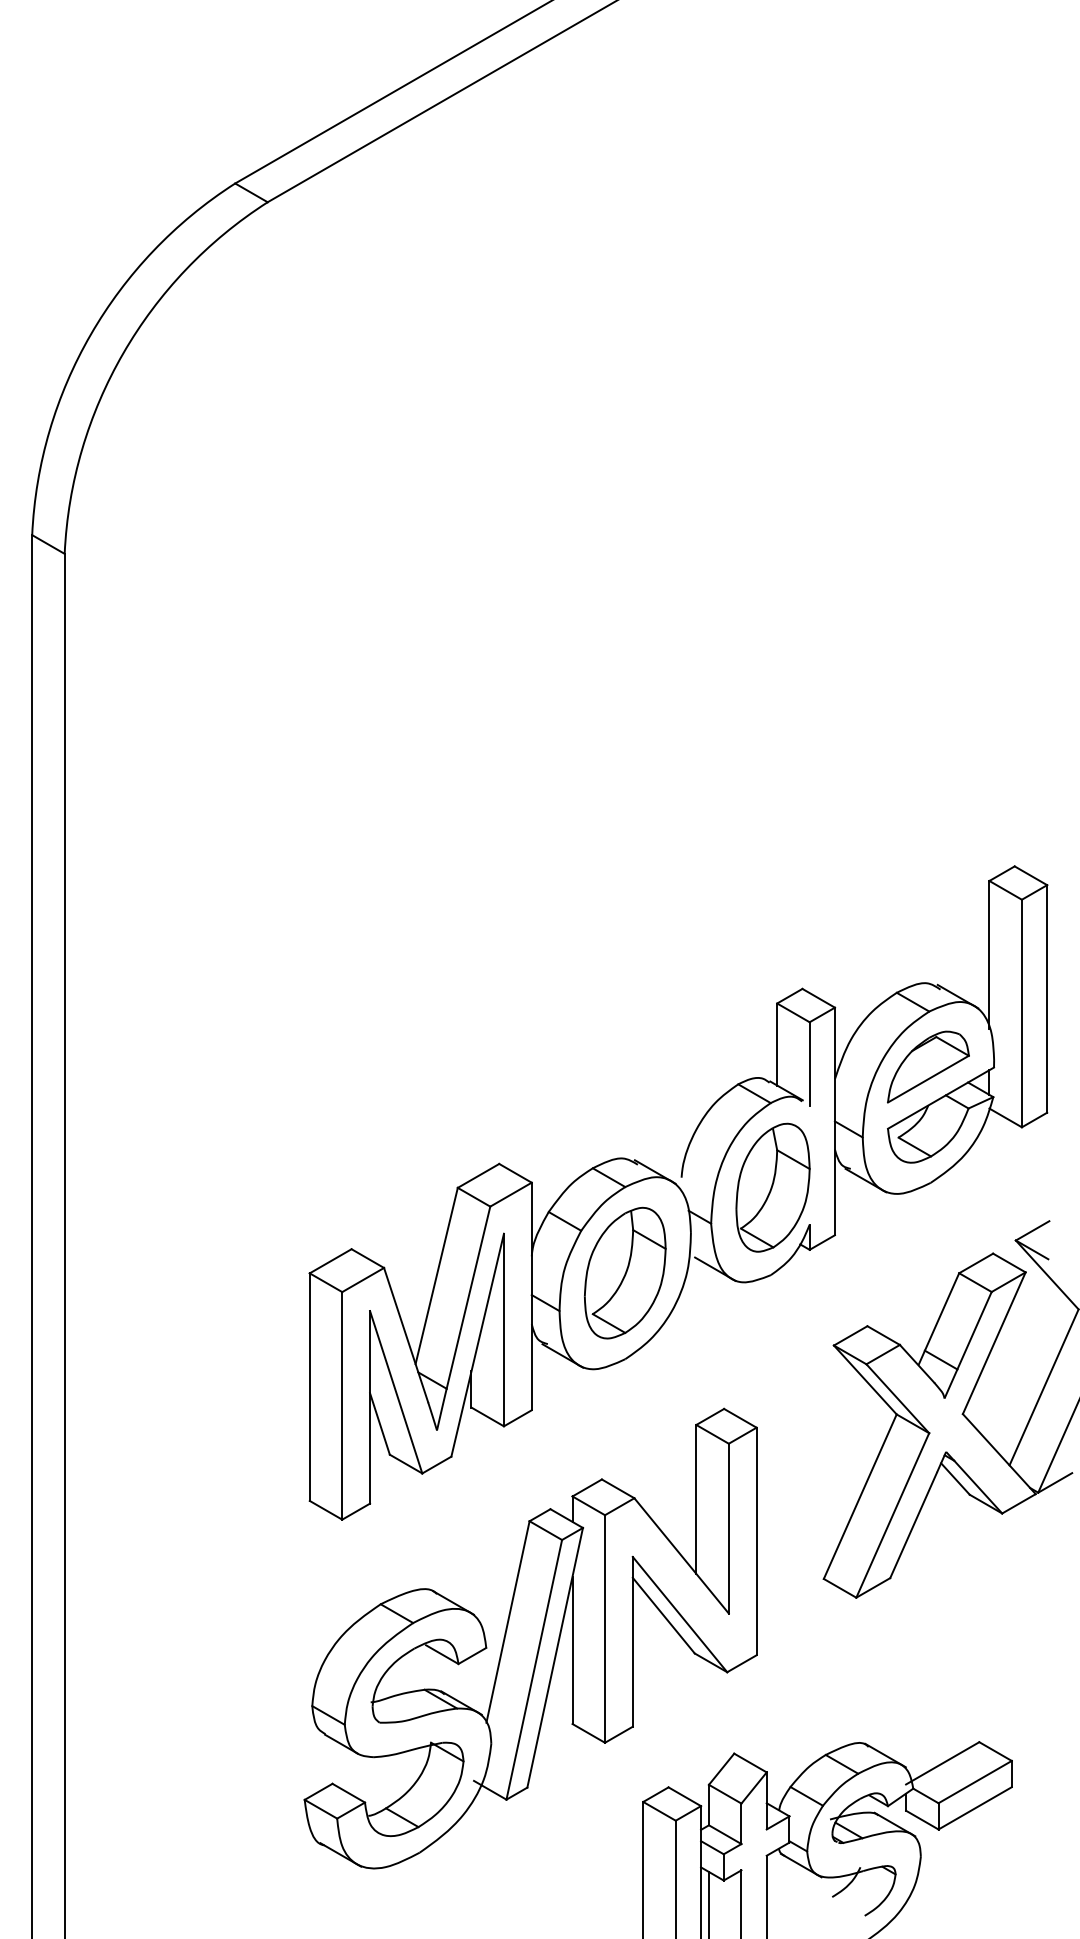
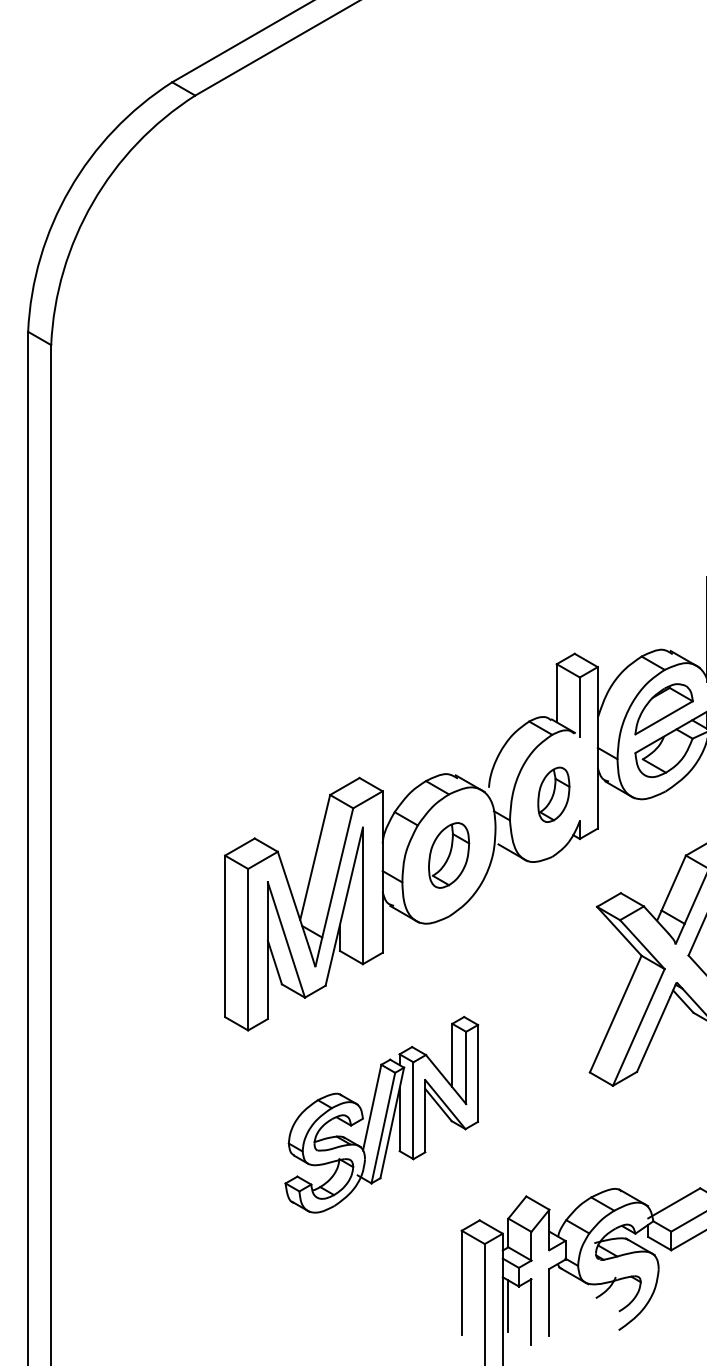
part: (772, 1187) -> (553, 794), size x0.6
part: (625, 1272) -> (449, 855), size x0.7
part: (530, 1638) -> (381, 1114), size x0.6

